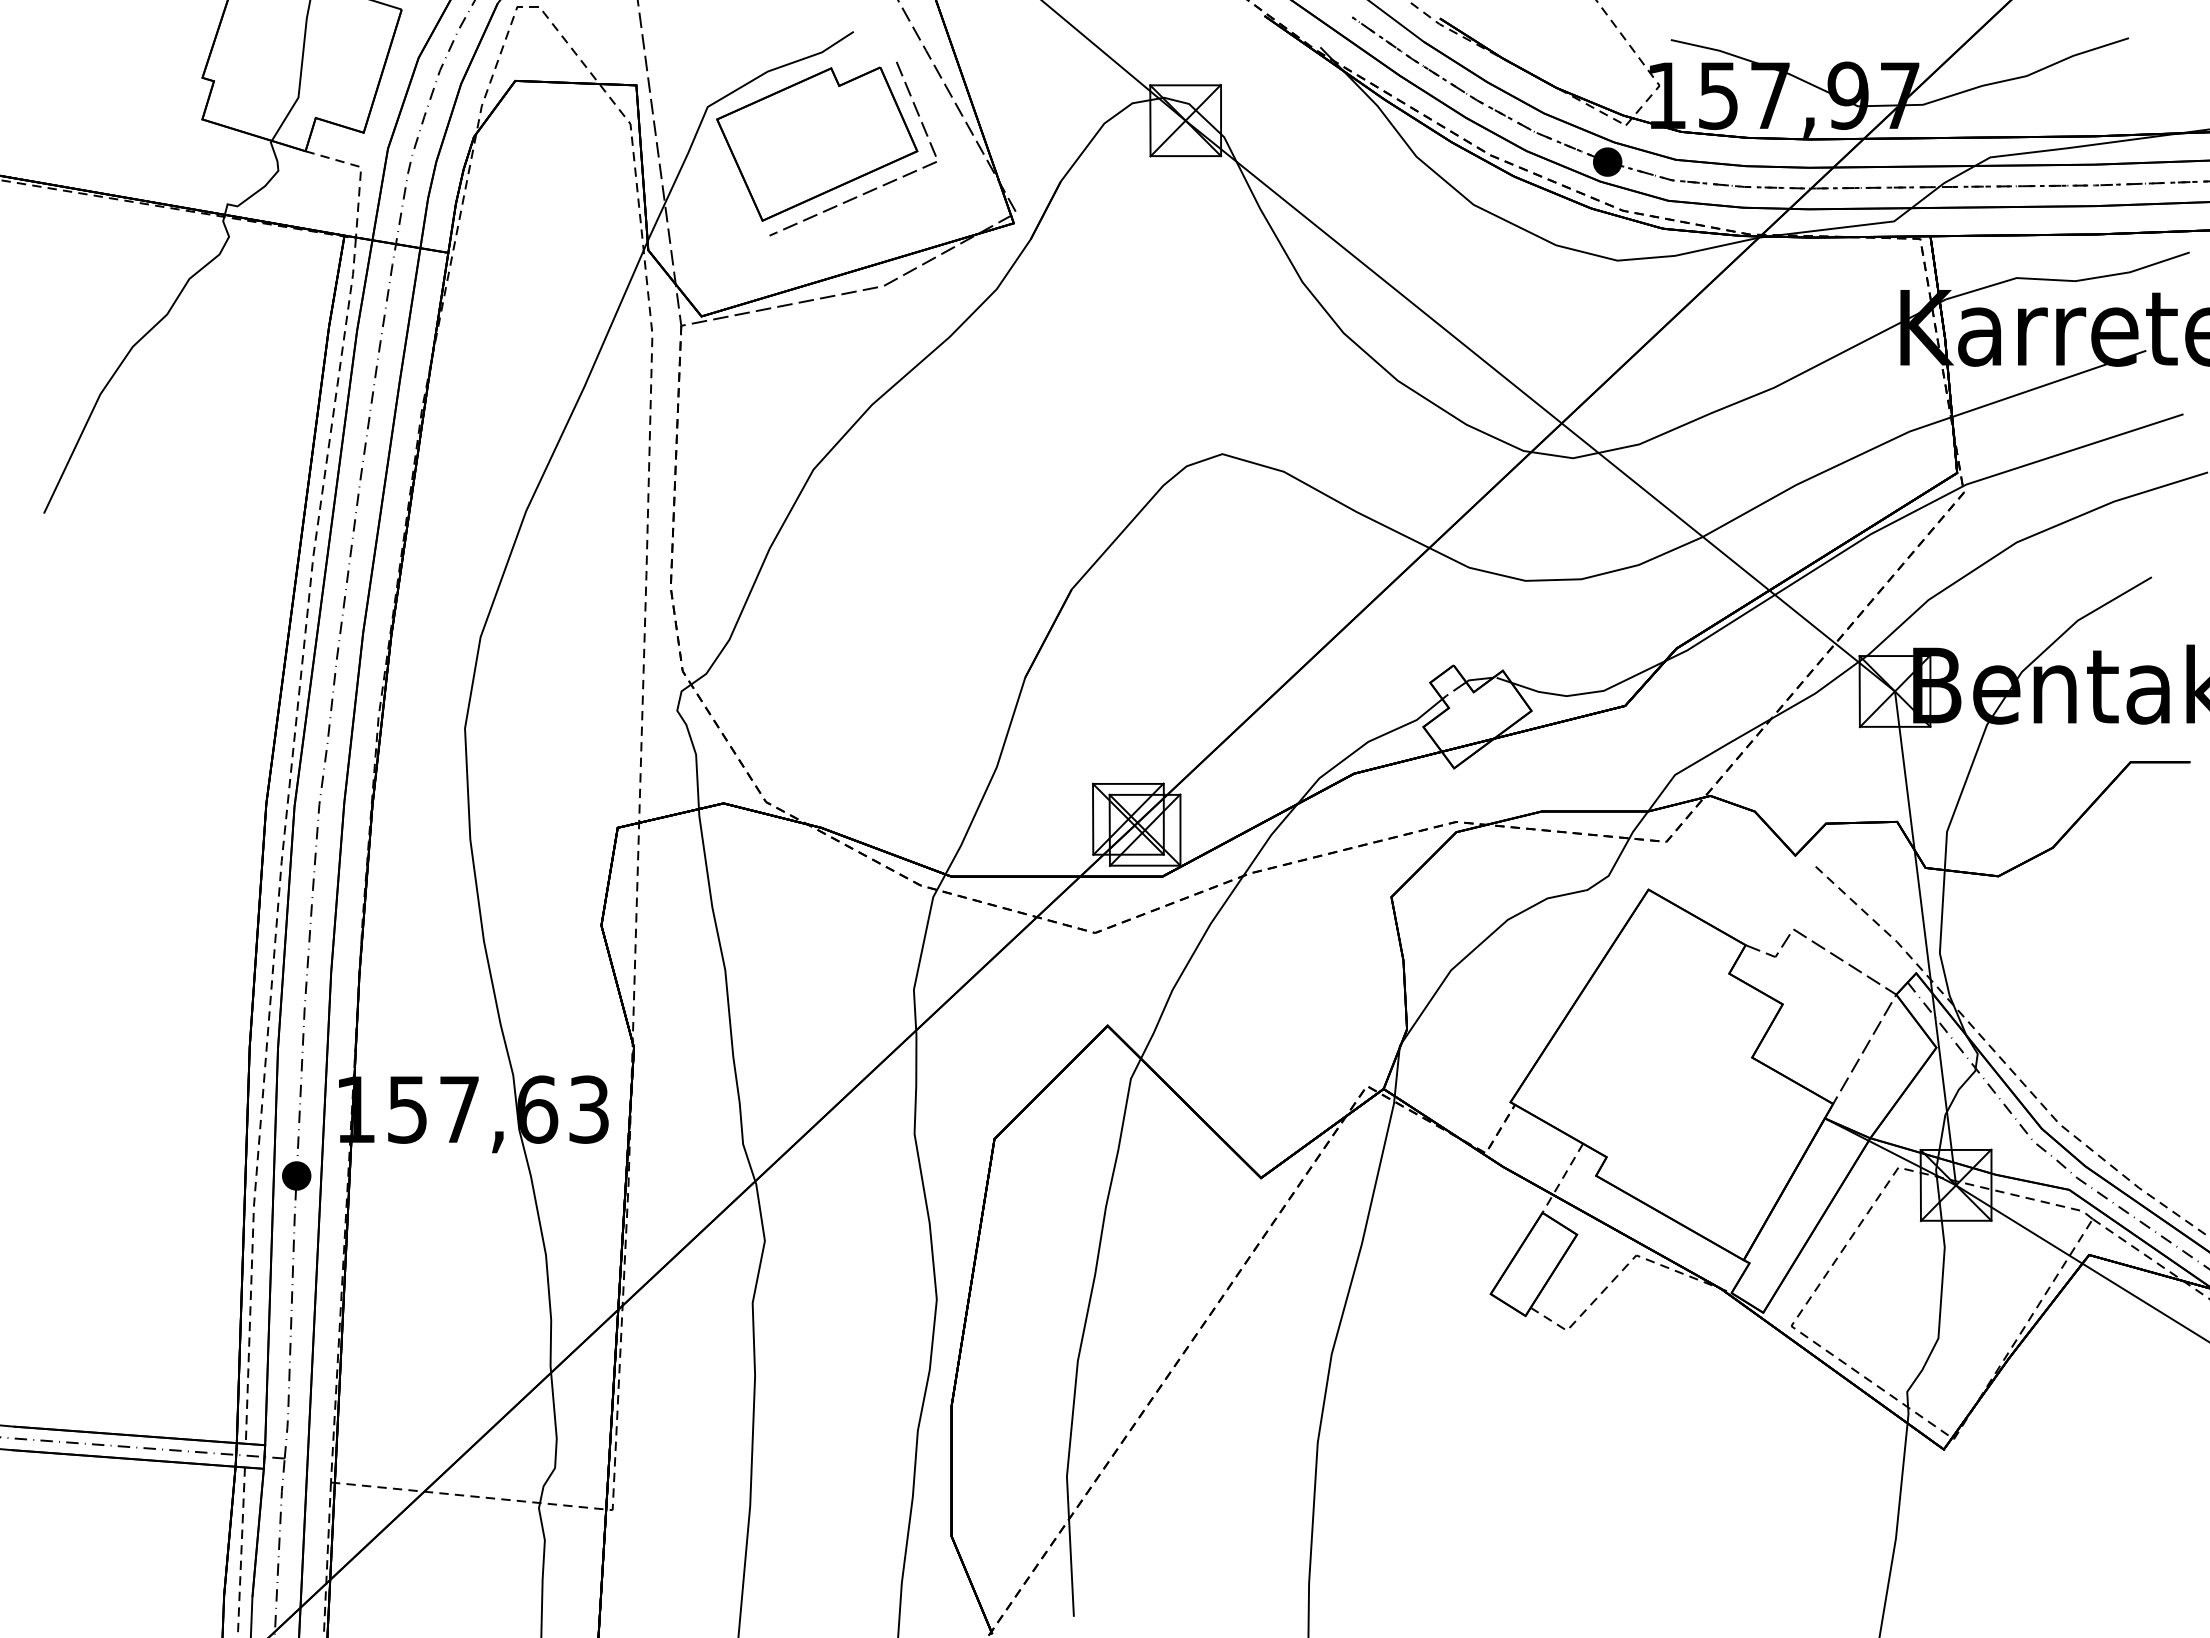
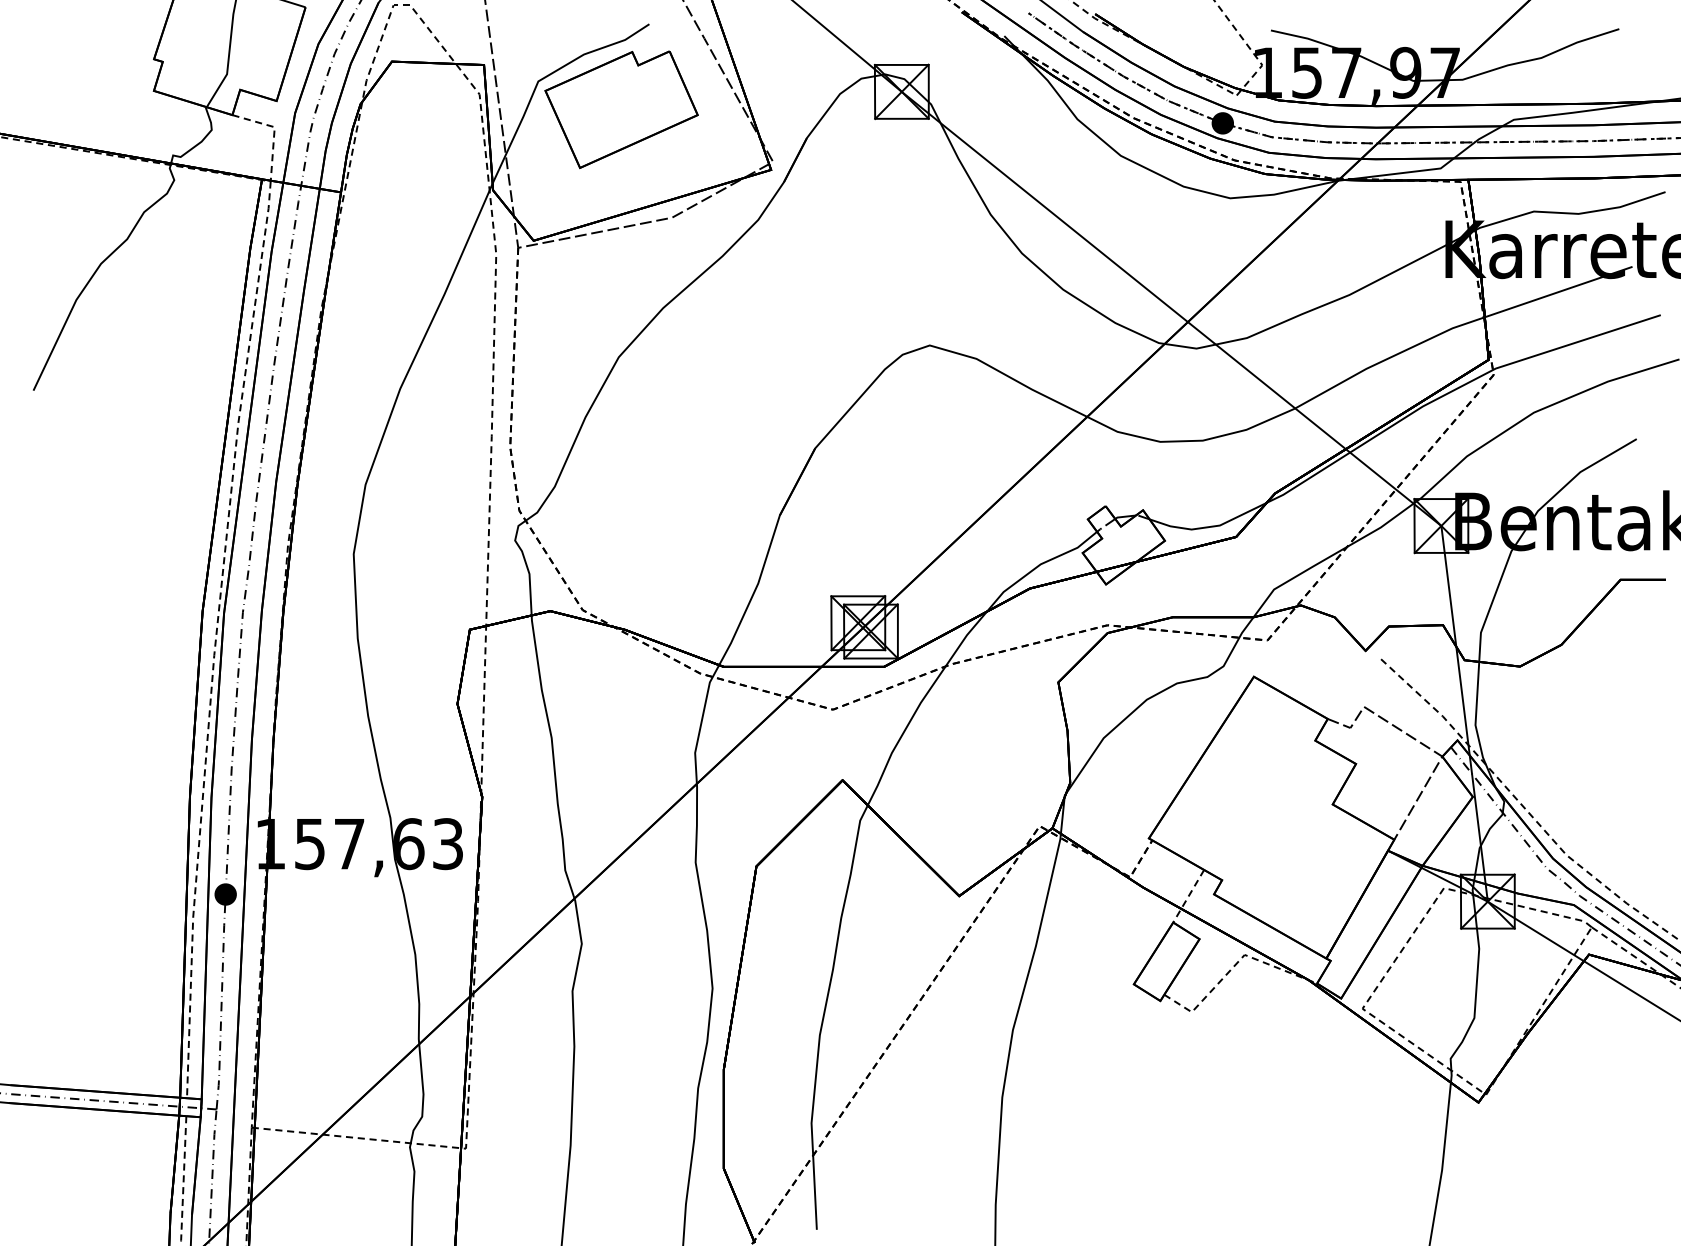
line: (873, 188) -> (664, 143), removed

